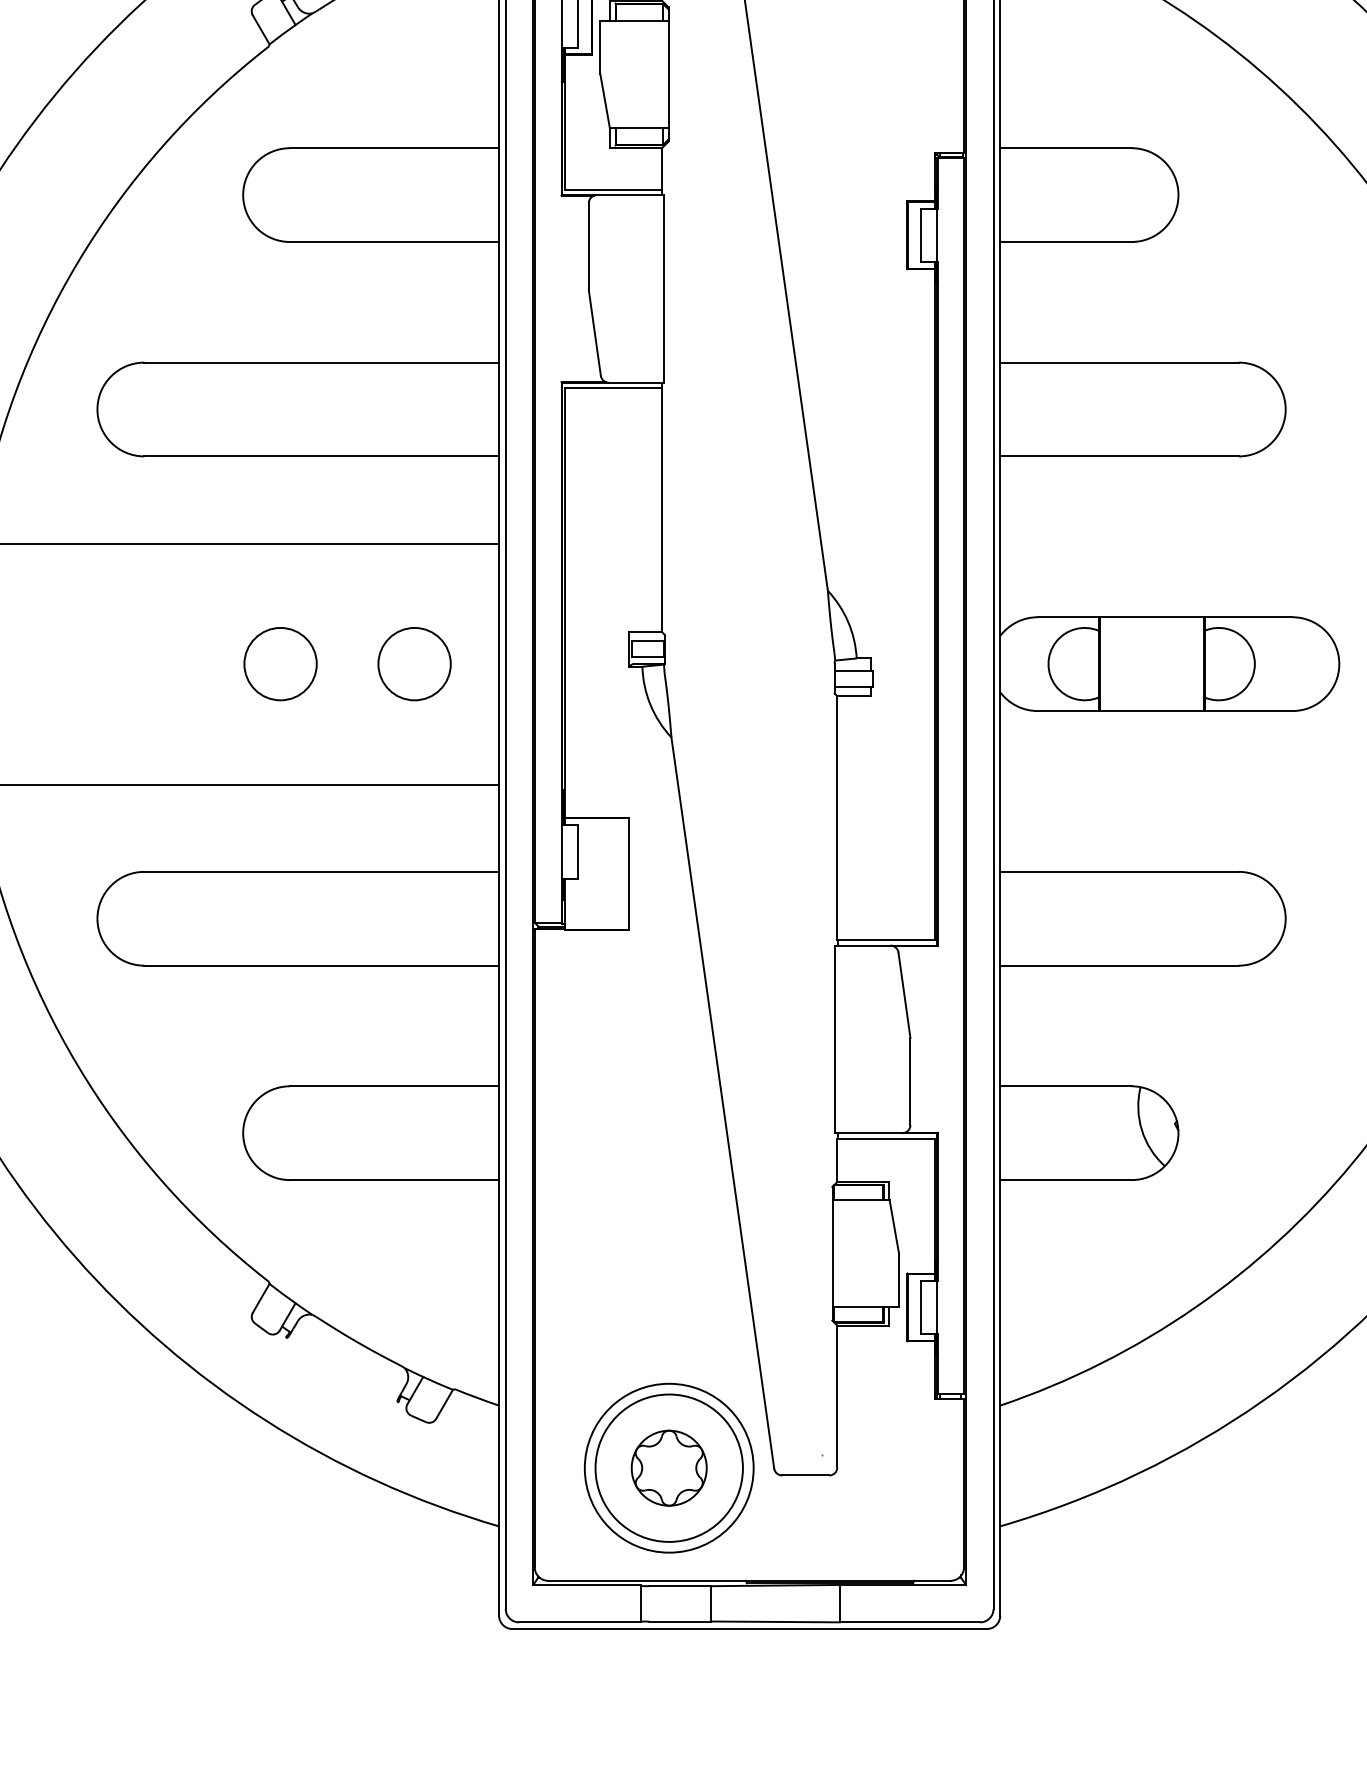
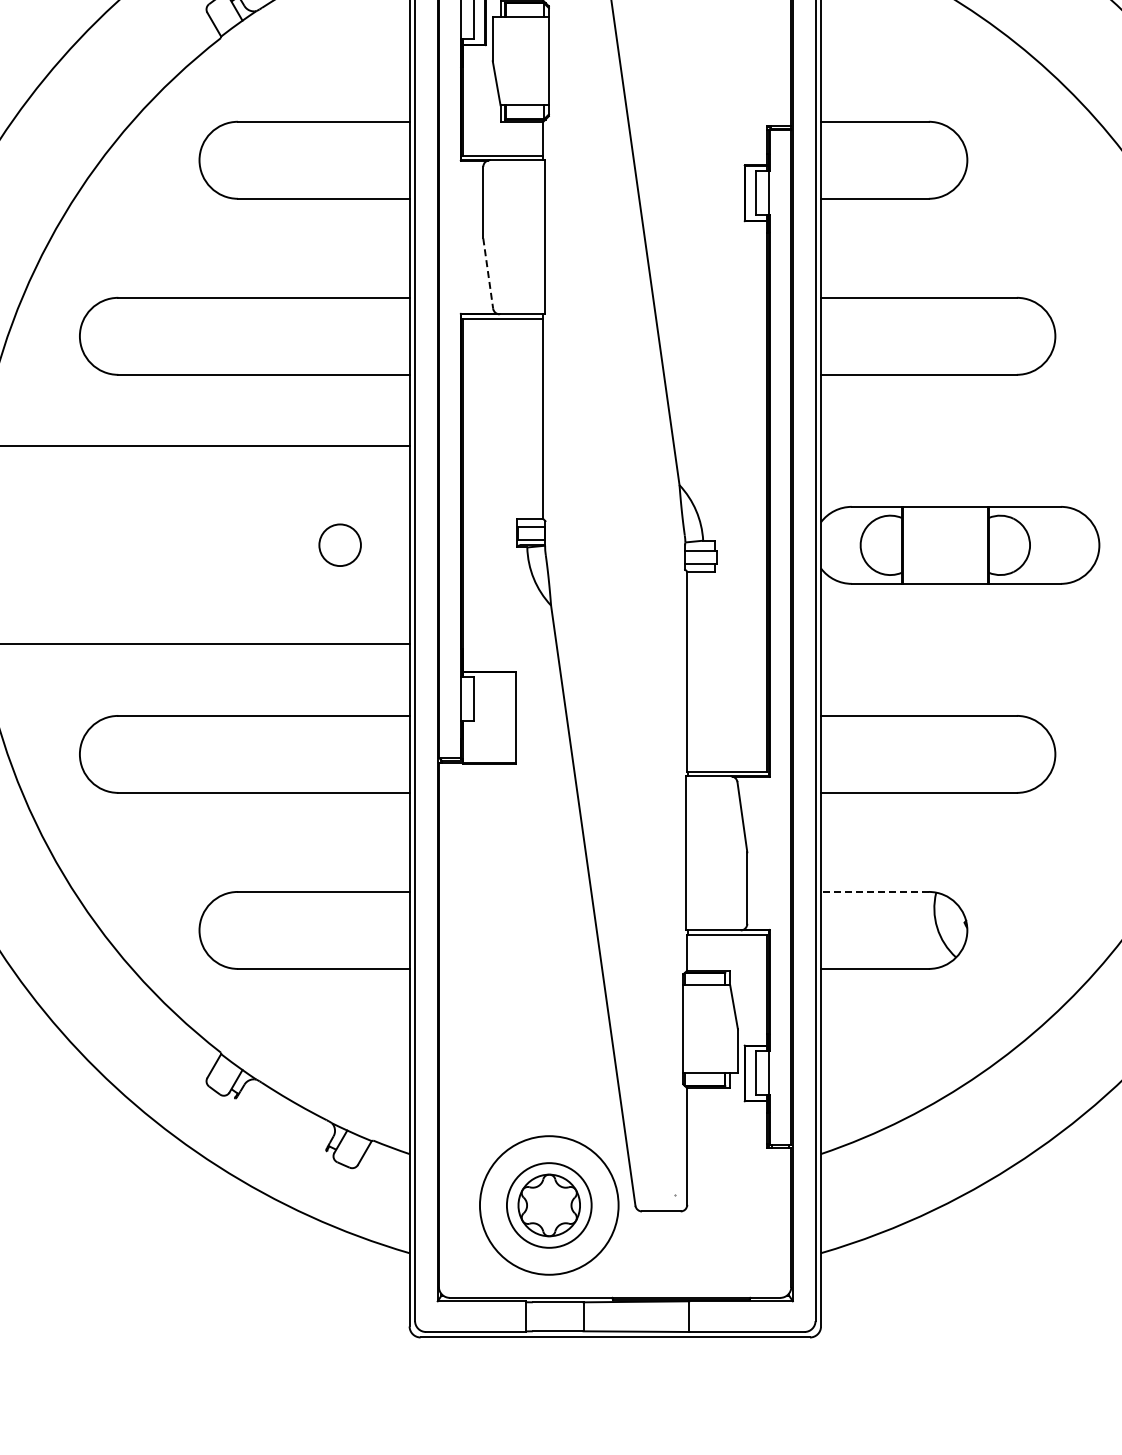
line: (595, 334) -> (488, 274), solid -> dashed
circle: (279, 663) -> (229, 544), removed
circle: (413, 663) -> (339, 544), size x0.7
line: (1065, 1085) -> (874, 891), solid -> dashed
circle: (668, 1467) -> (548, 1204), size x0.7

